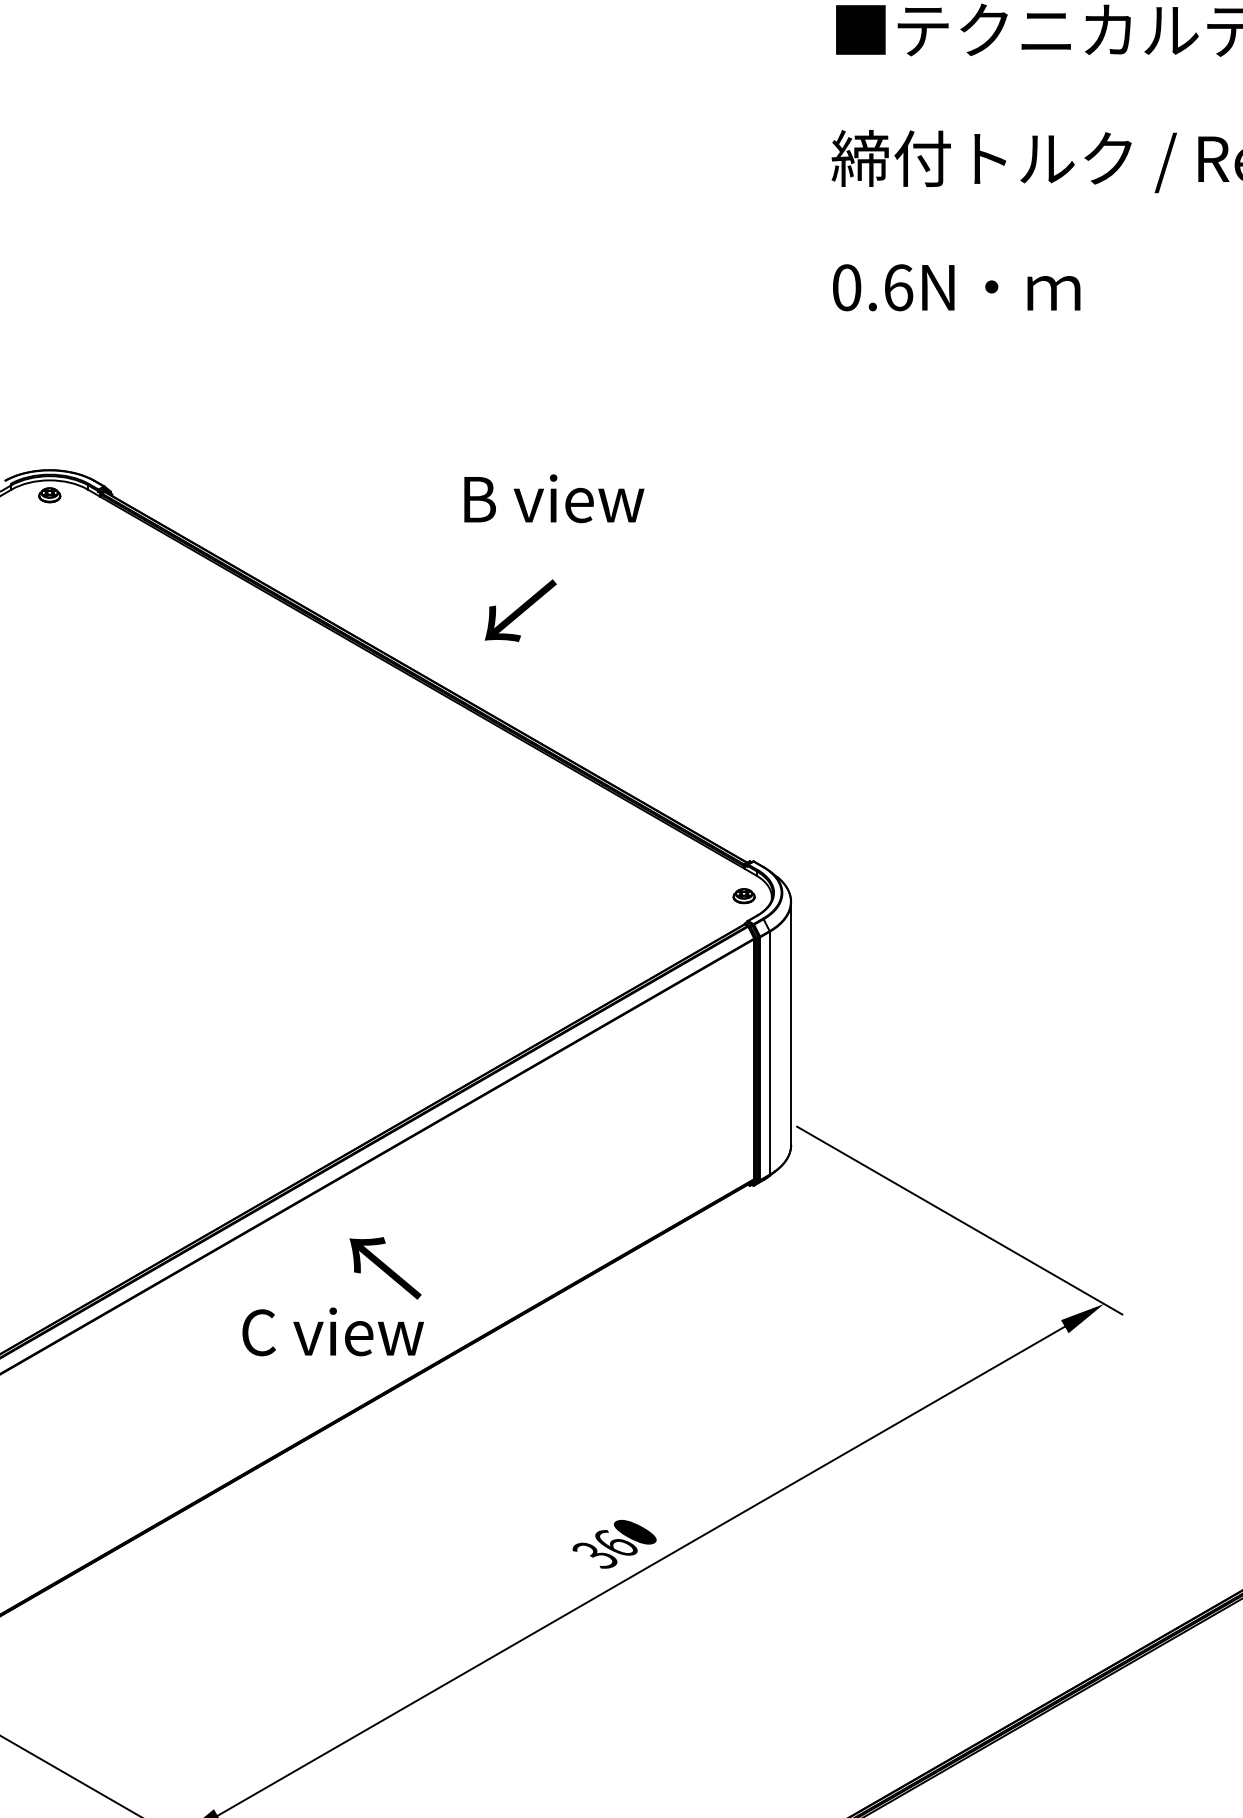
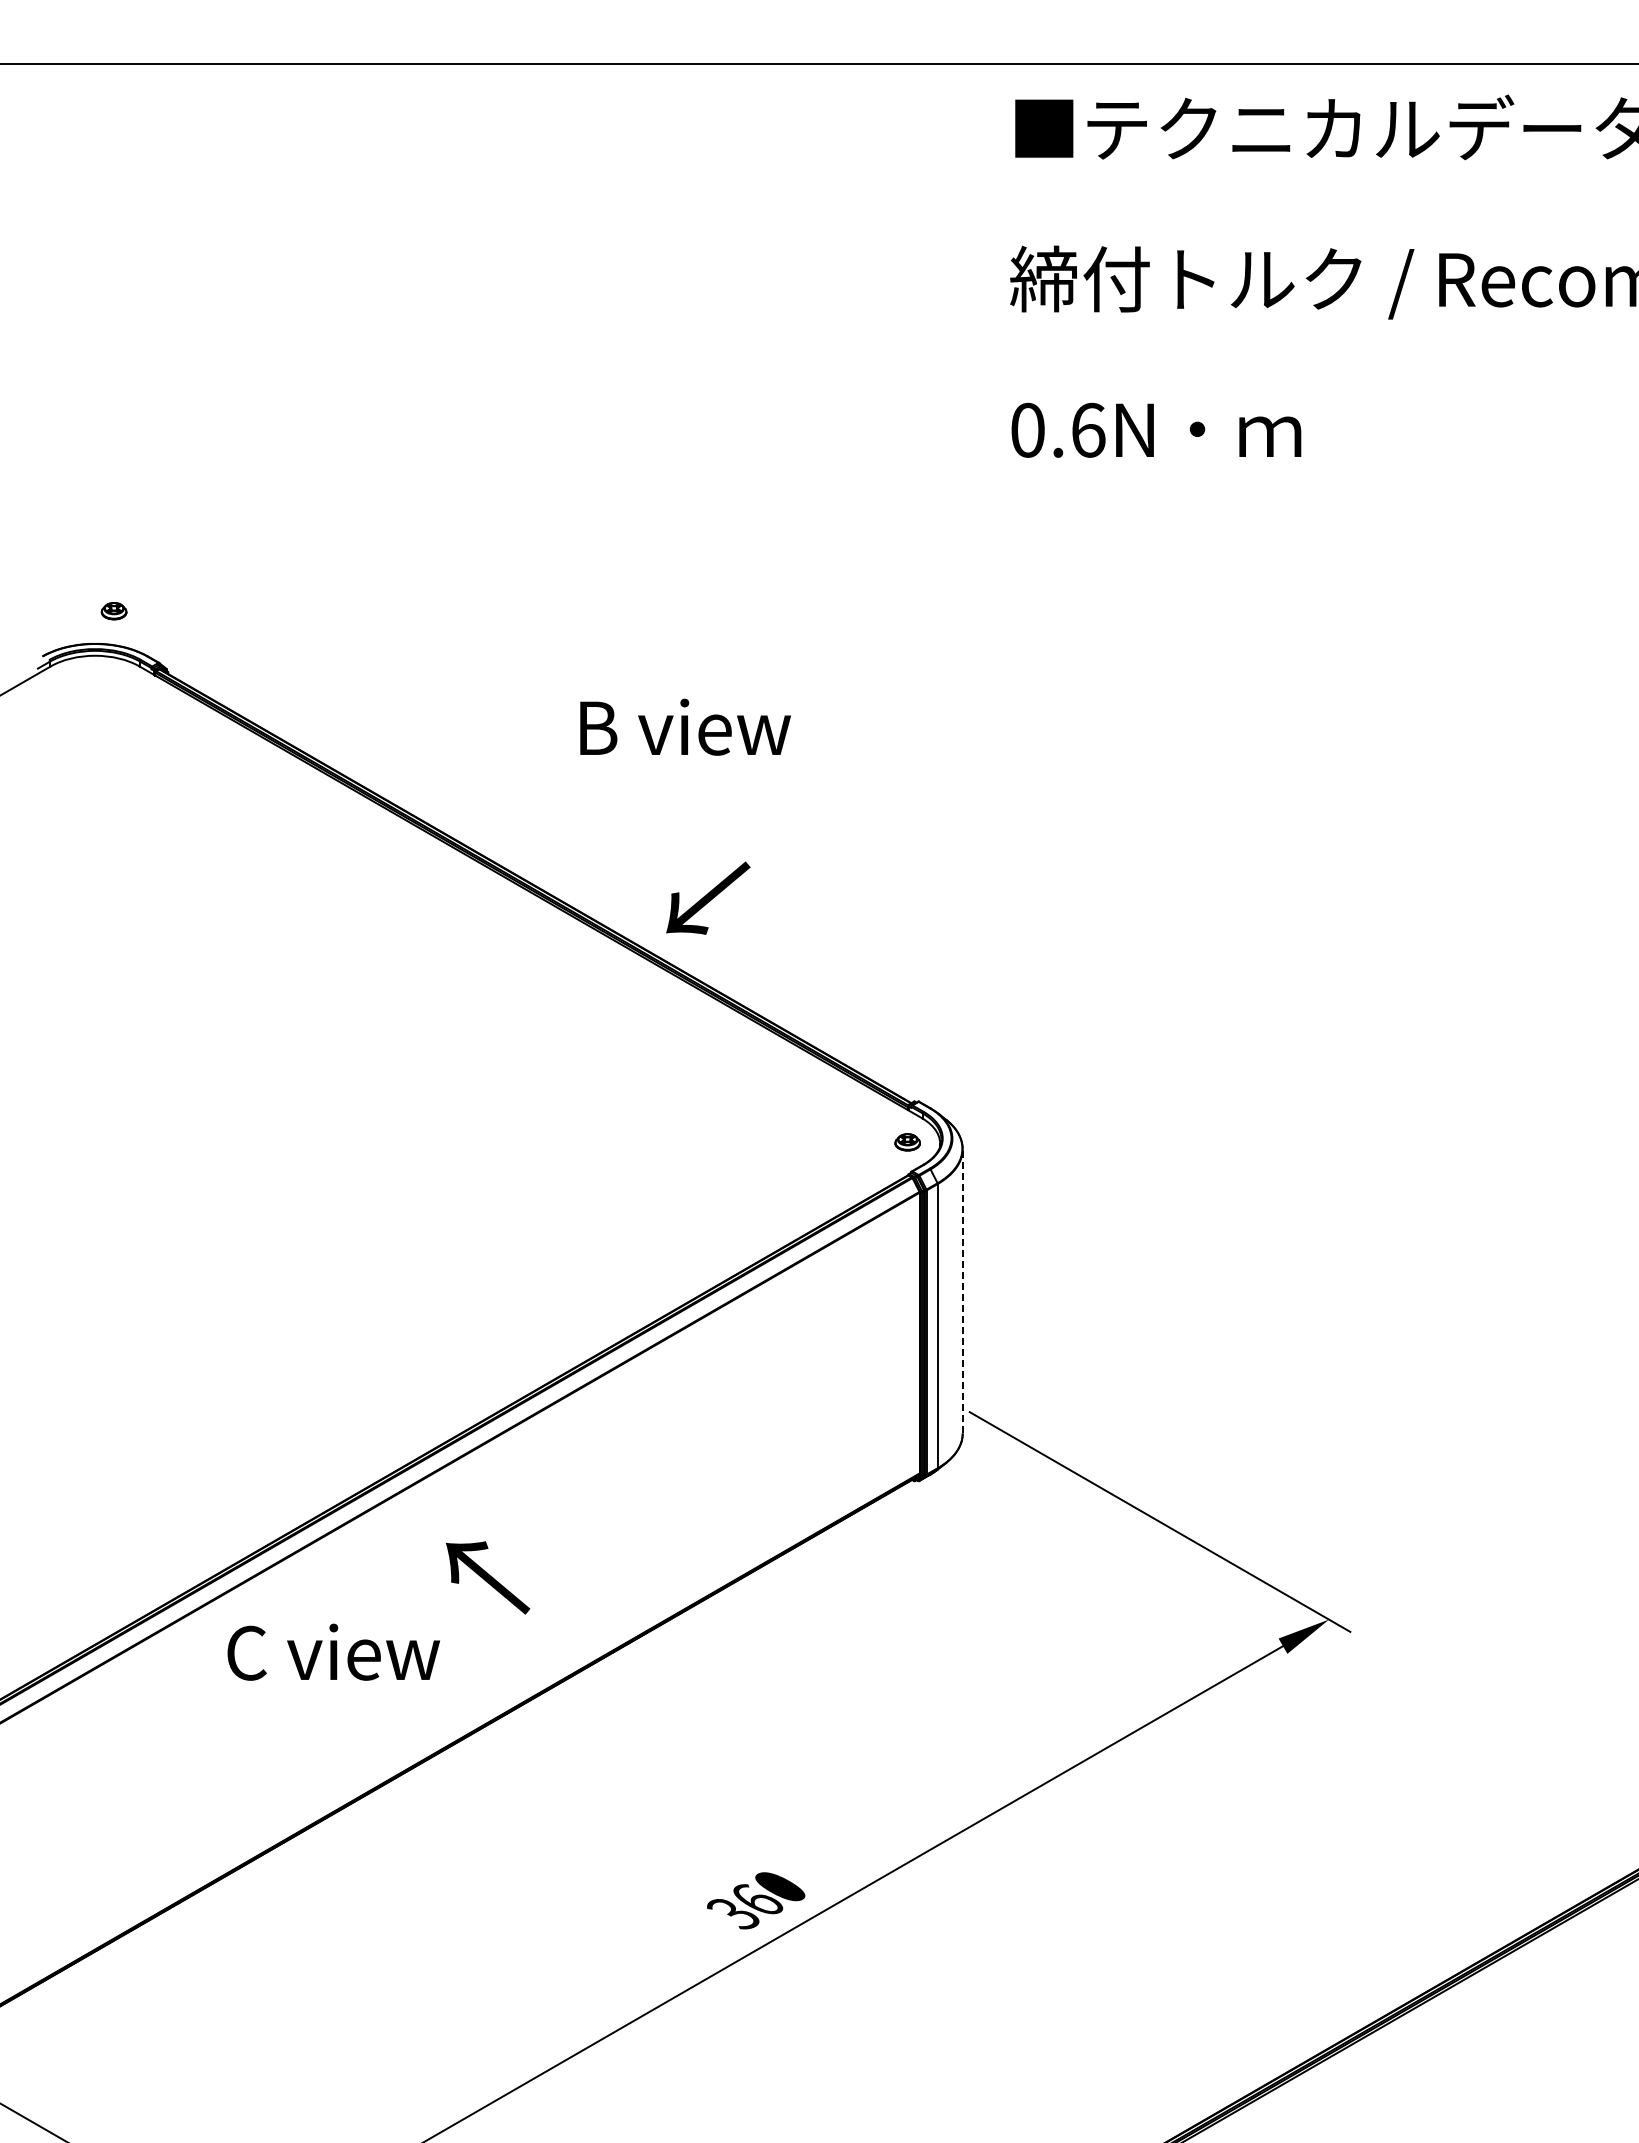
part: (49, 495) -> (113, 611), moved
text: (554, 498) -> (685, 726), moved
text: (520, 610) -> (708, 897), moved
line: (790, 1022) -> (962, 1290), solid -> dashed
text: (332, 1331) -> (333, 1651), moved

